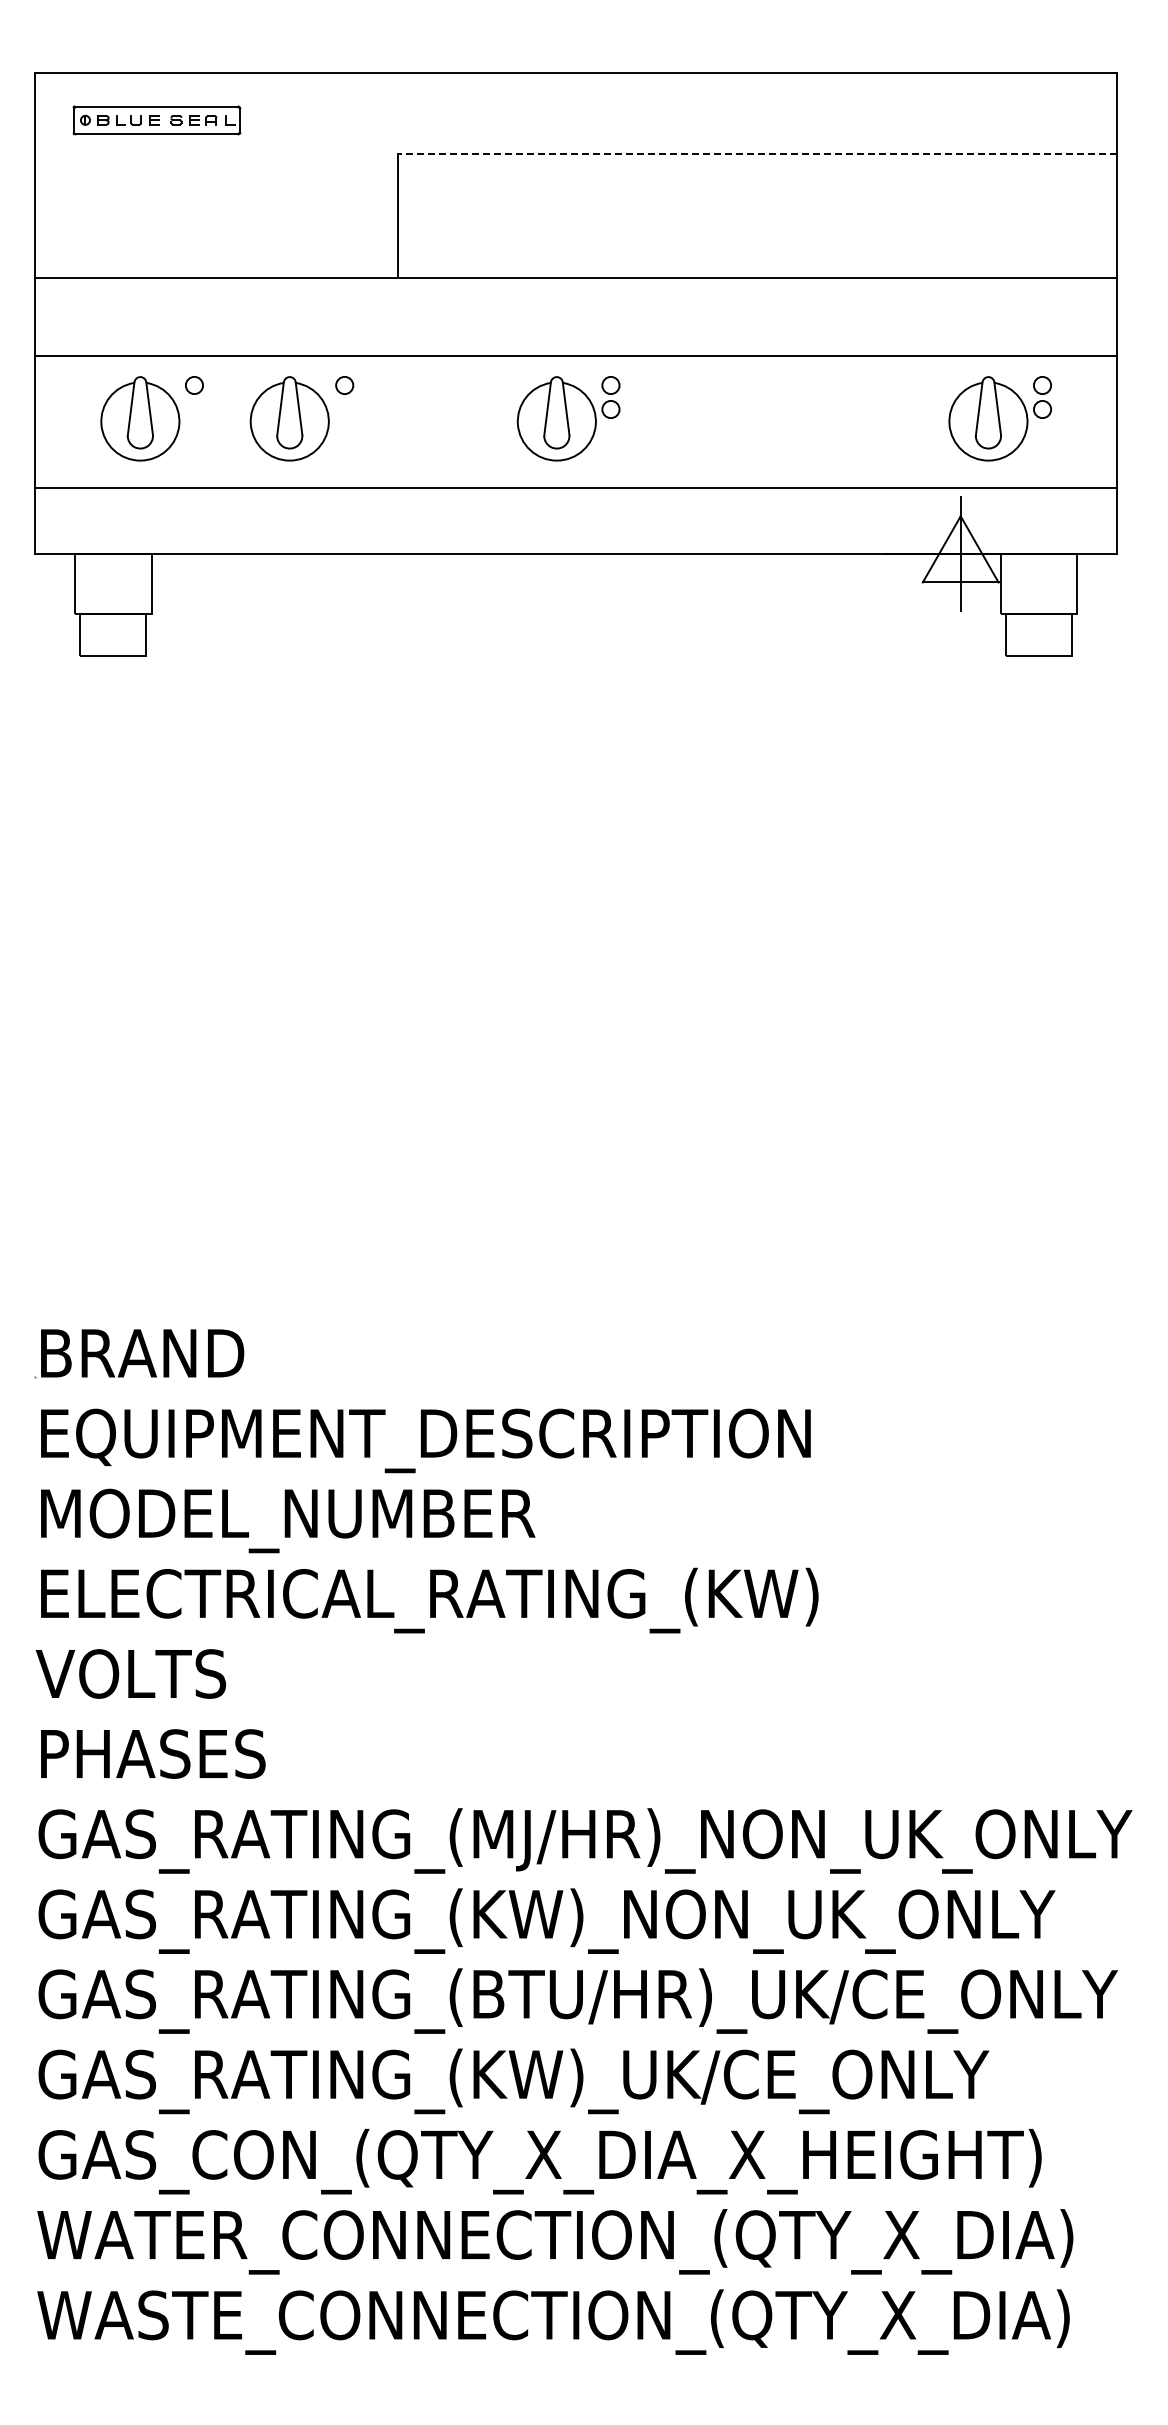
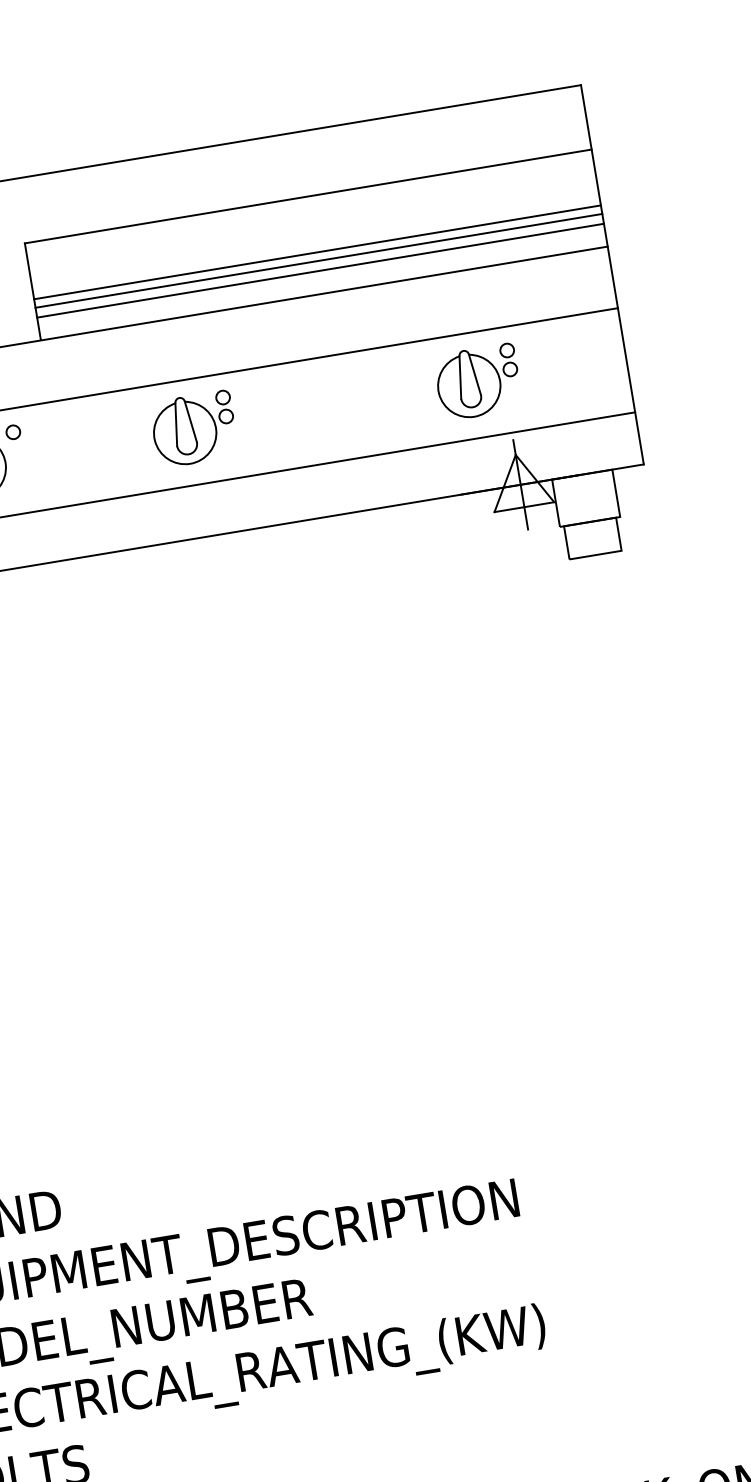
line: (757, 154) -> (308, 196), dashed -> solid
line: (756, 225) -> (316, 252), added
line: (756, 236) -> (318, 261), added
line: (756, 248) -> (319, 270), added
part: (999, 418) -> (477, 382), moved

